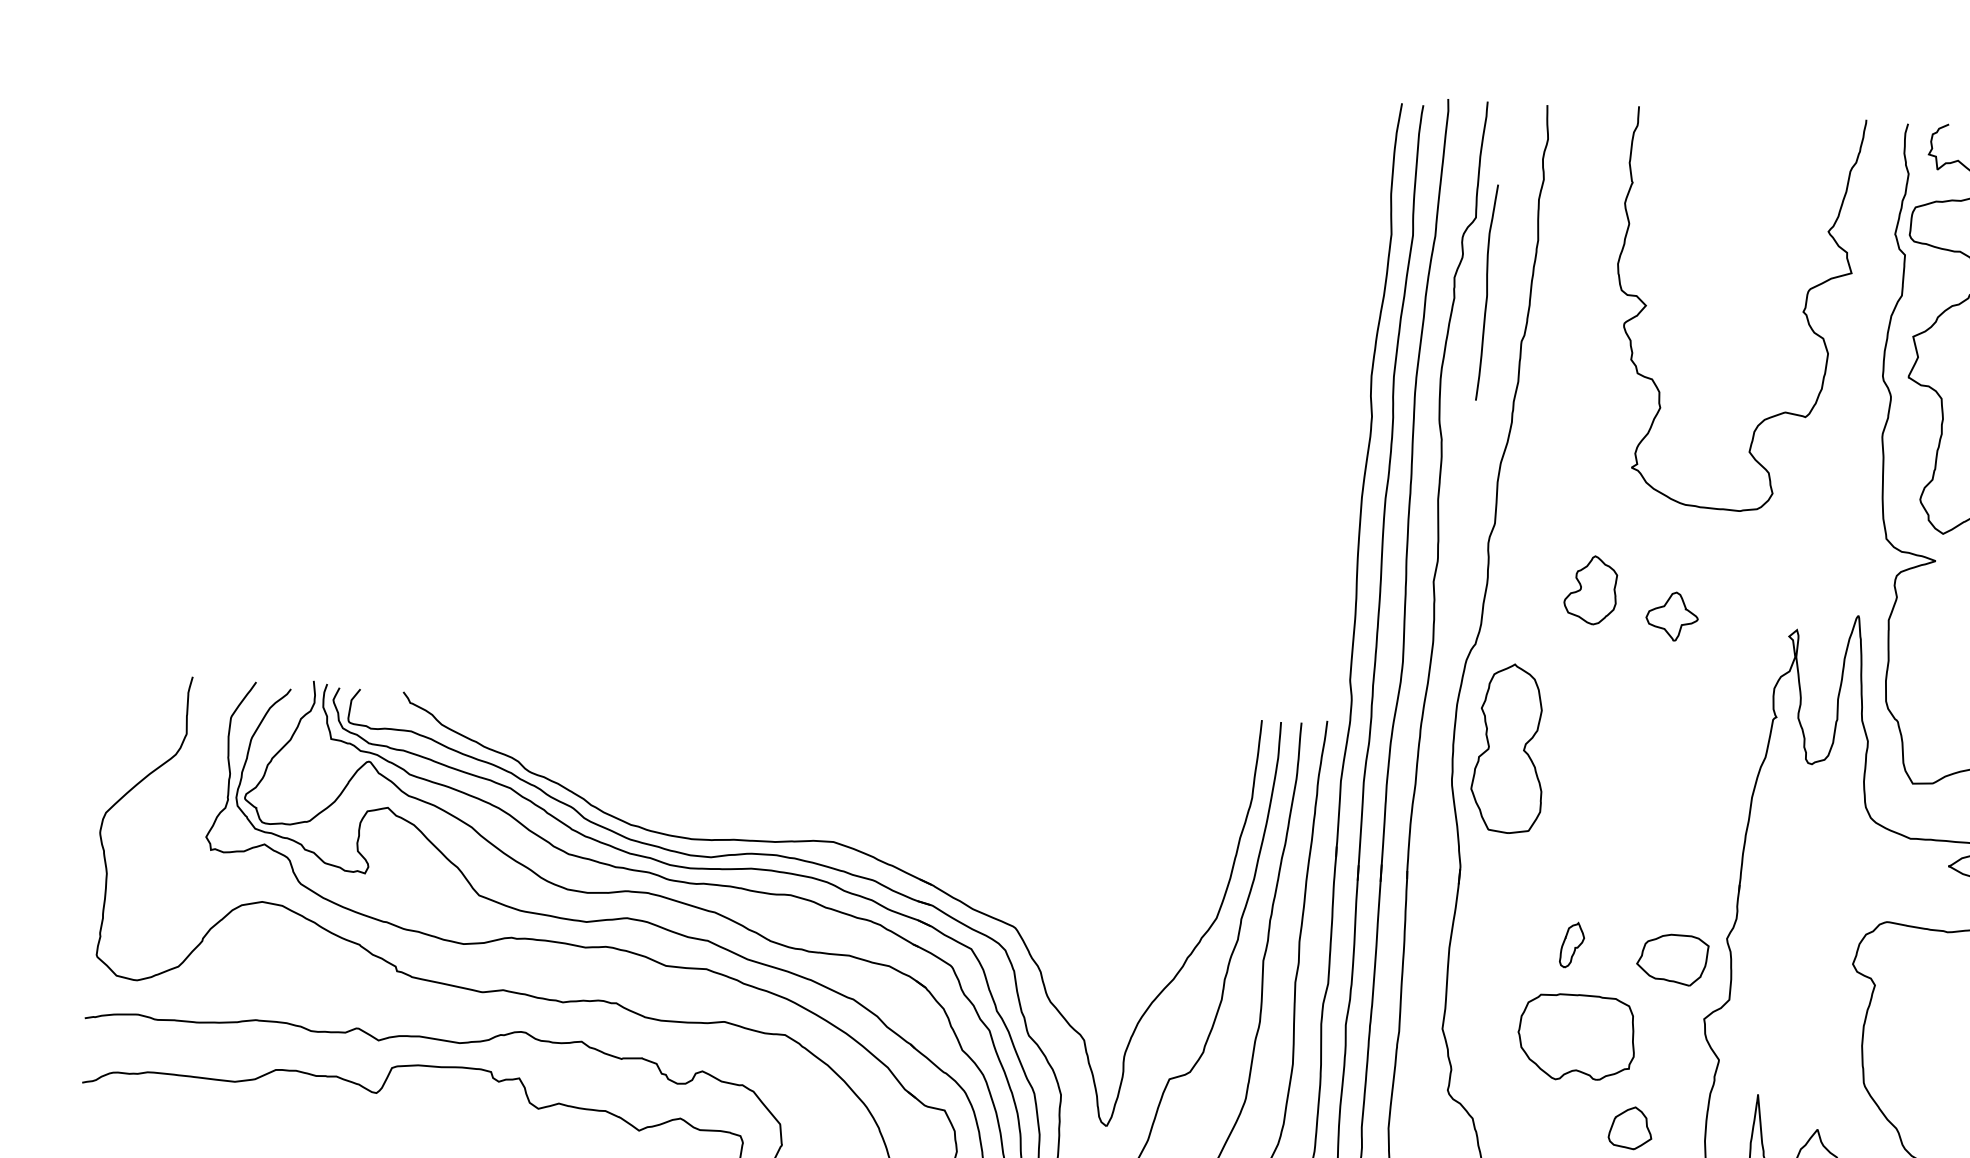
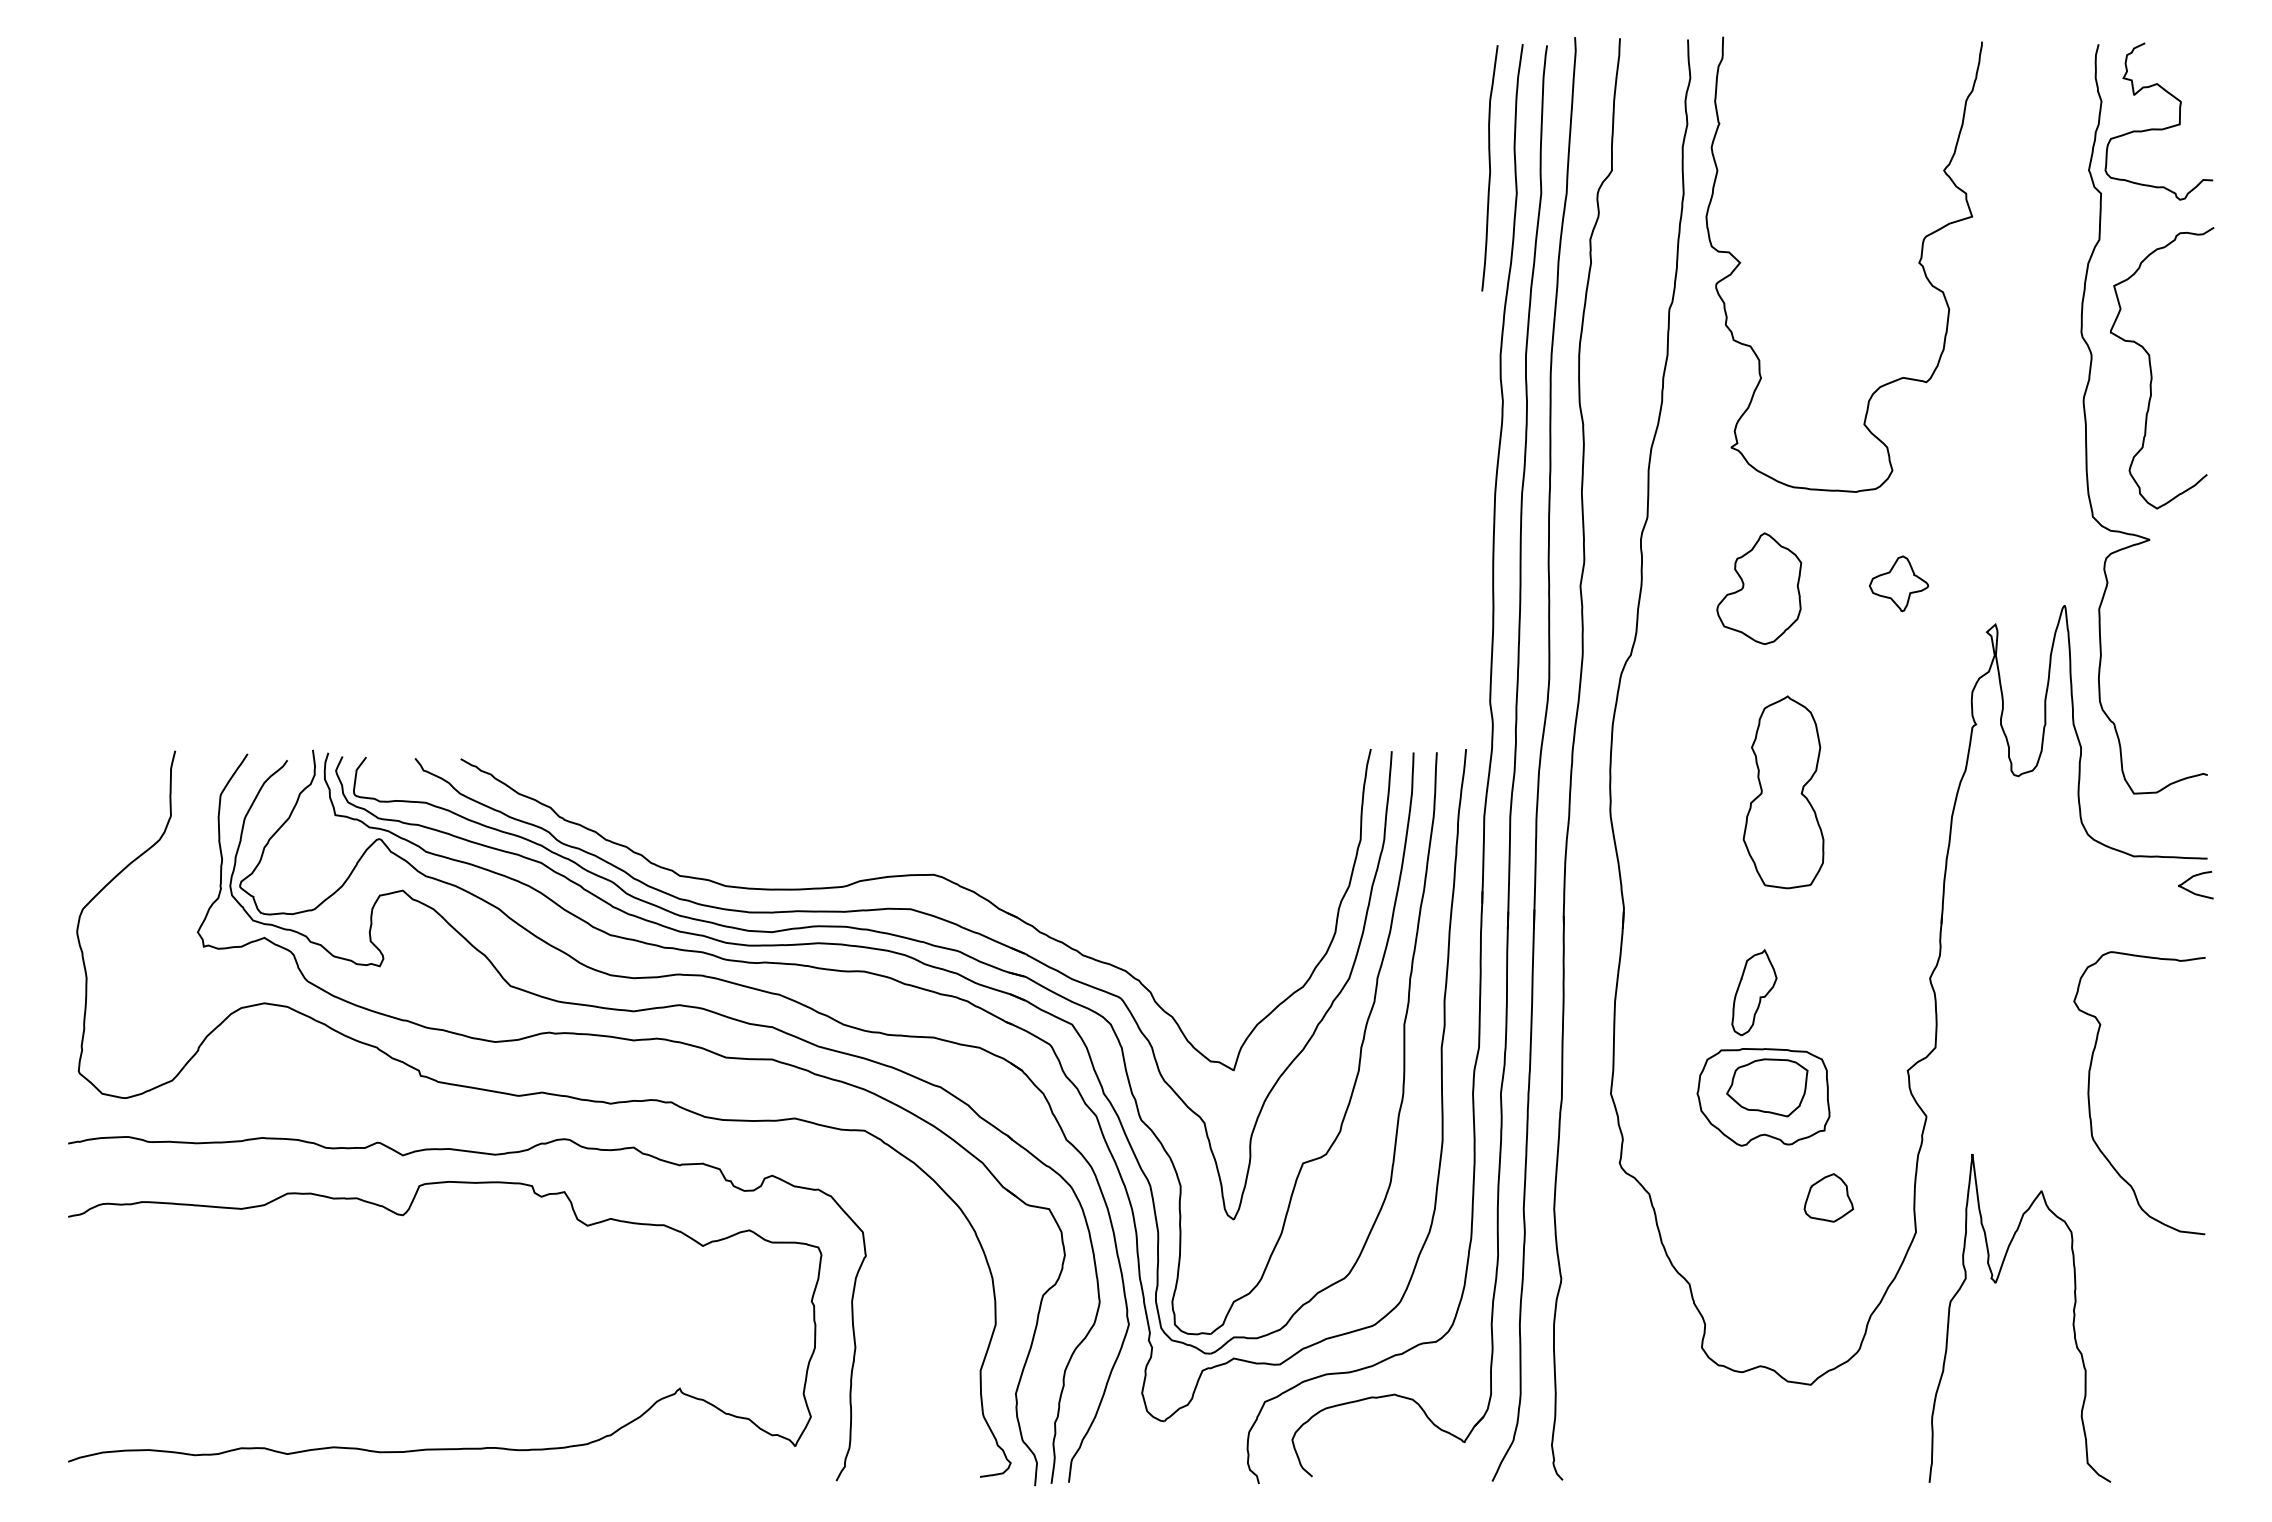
curve: (1486, 292) -> (1489, 168), moved
curve: (1802, 312) -> (1918, 263), moved
part: (1590, 590) -> (1759, 588), size x1.43
part: (1672, 616) -> (1899, 583), moved
part: (1507, 748) -> (1783, 792), moved
part: (835, 813) -> (911, 876), added
part: (1572, 945) -> (1754, 992), size x1.67
part: (1672, 959) -> (1767, 1087), moved

